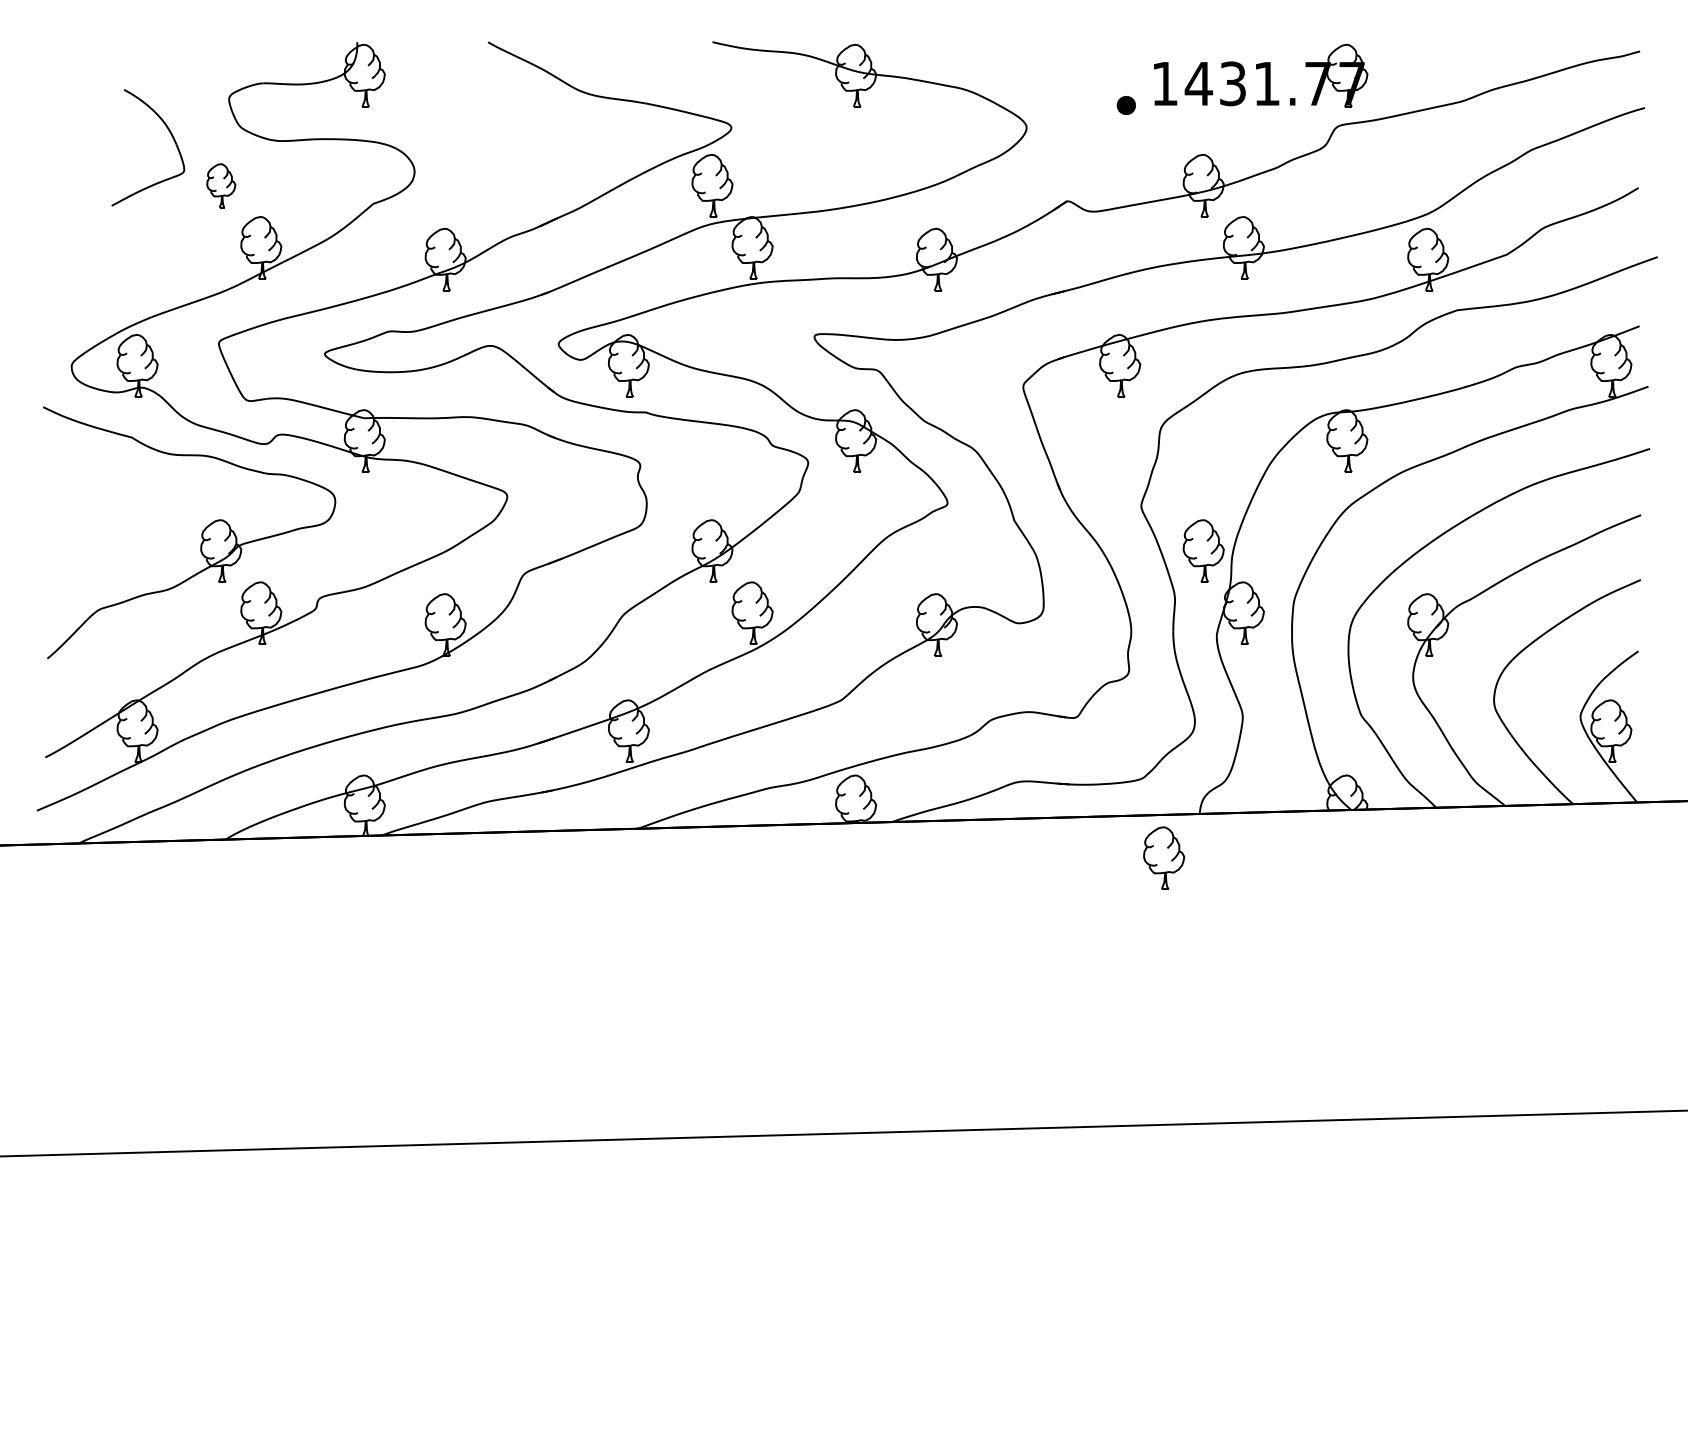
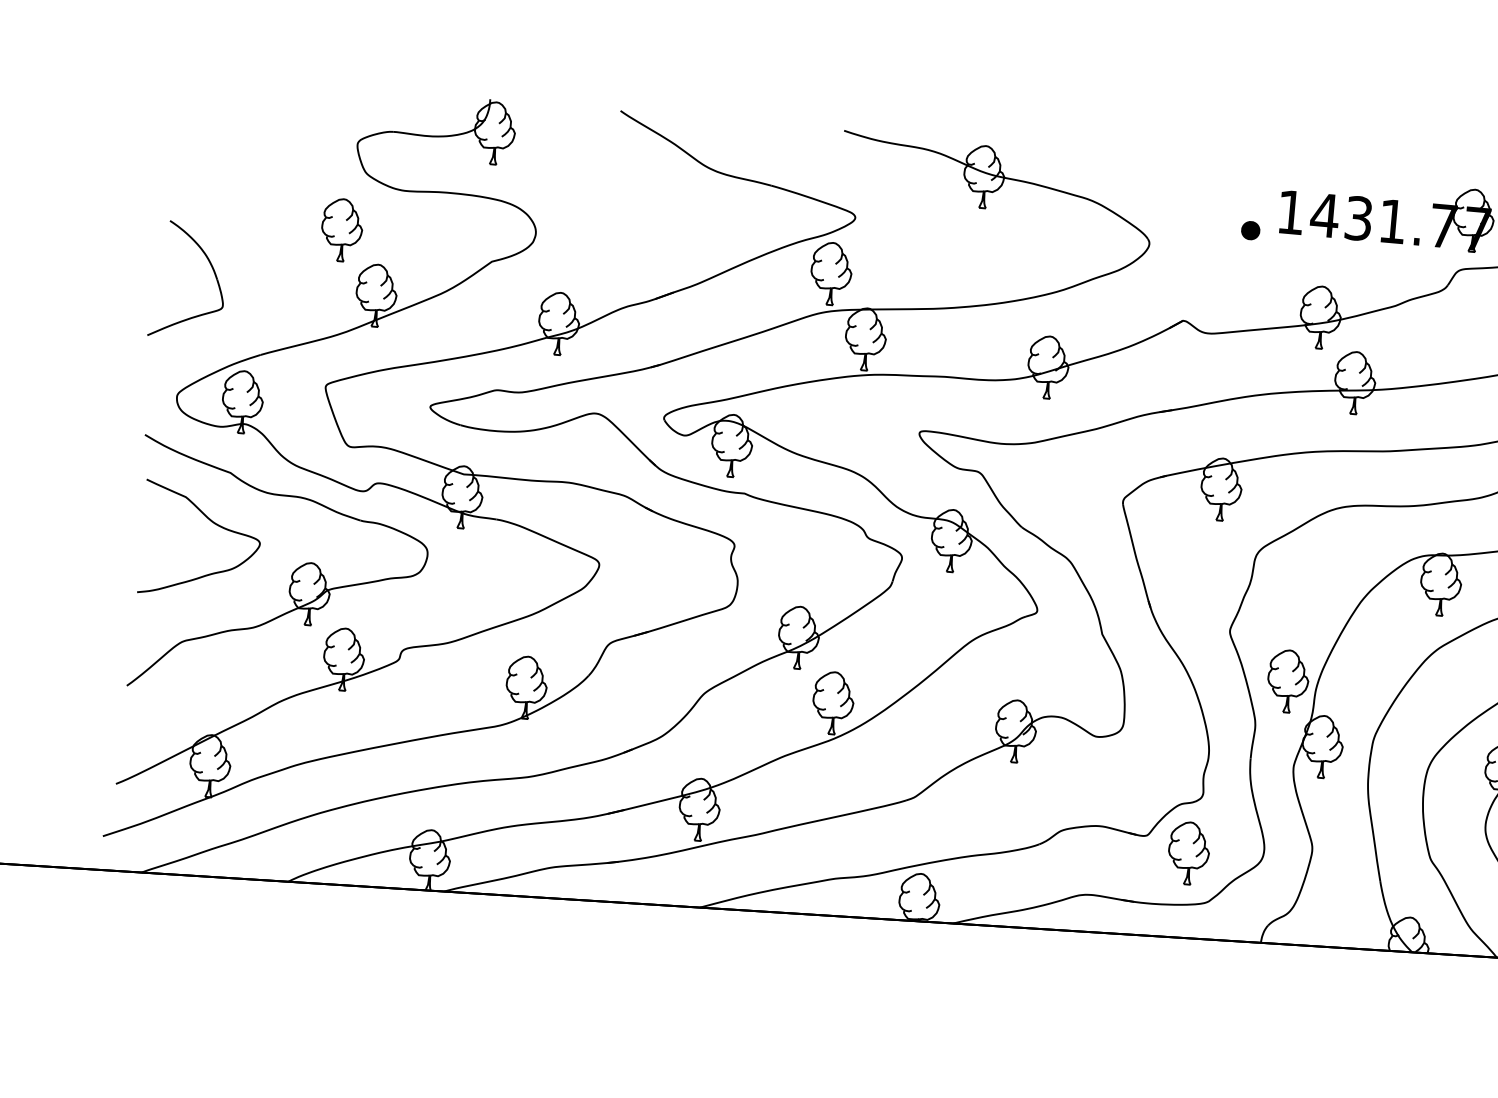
part: (171, 136) -> (213, 271), moved
part: (221, 185) -> (342, 229), size x1.43
curve: (120, 490) -> (214, 524), added
part: (1164, 857) -> (1189, 852), moved

